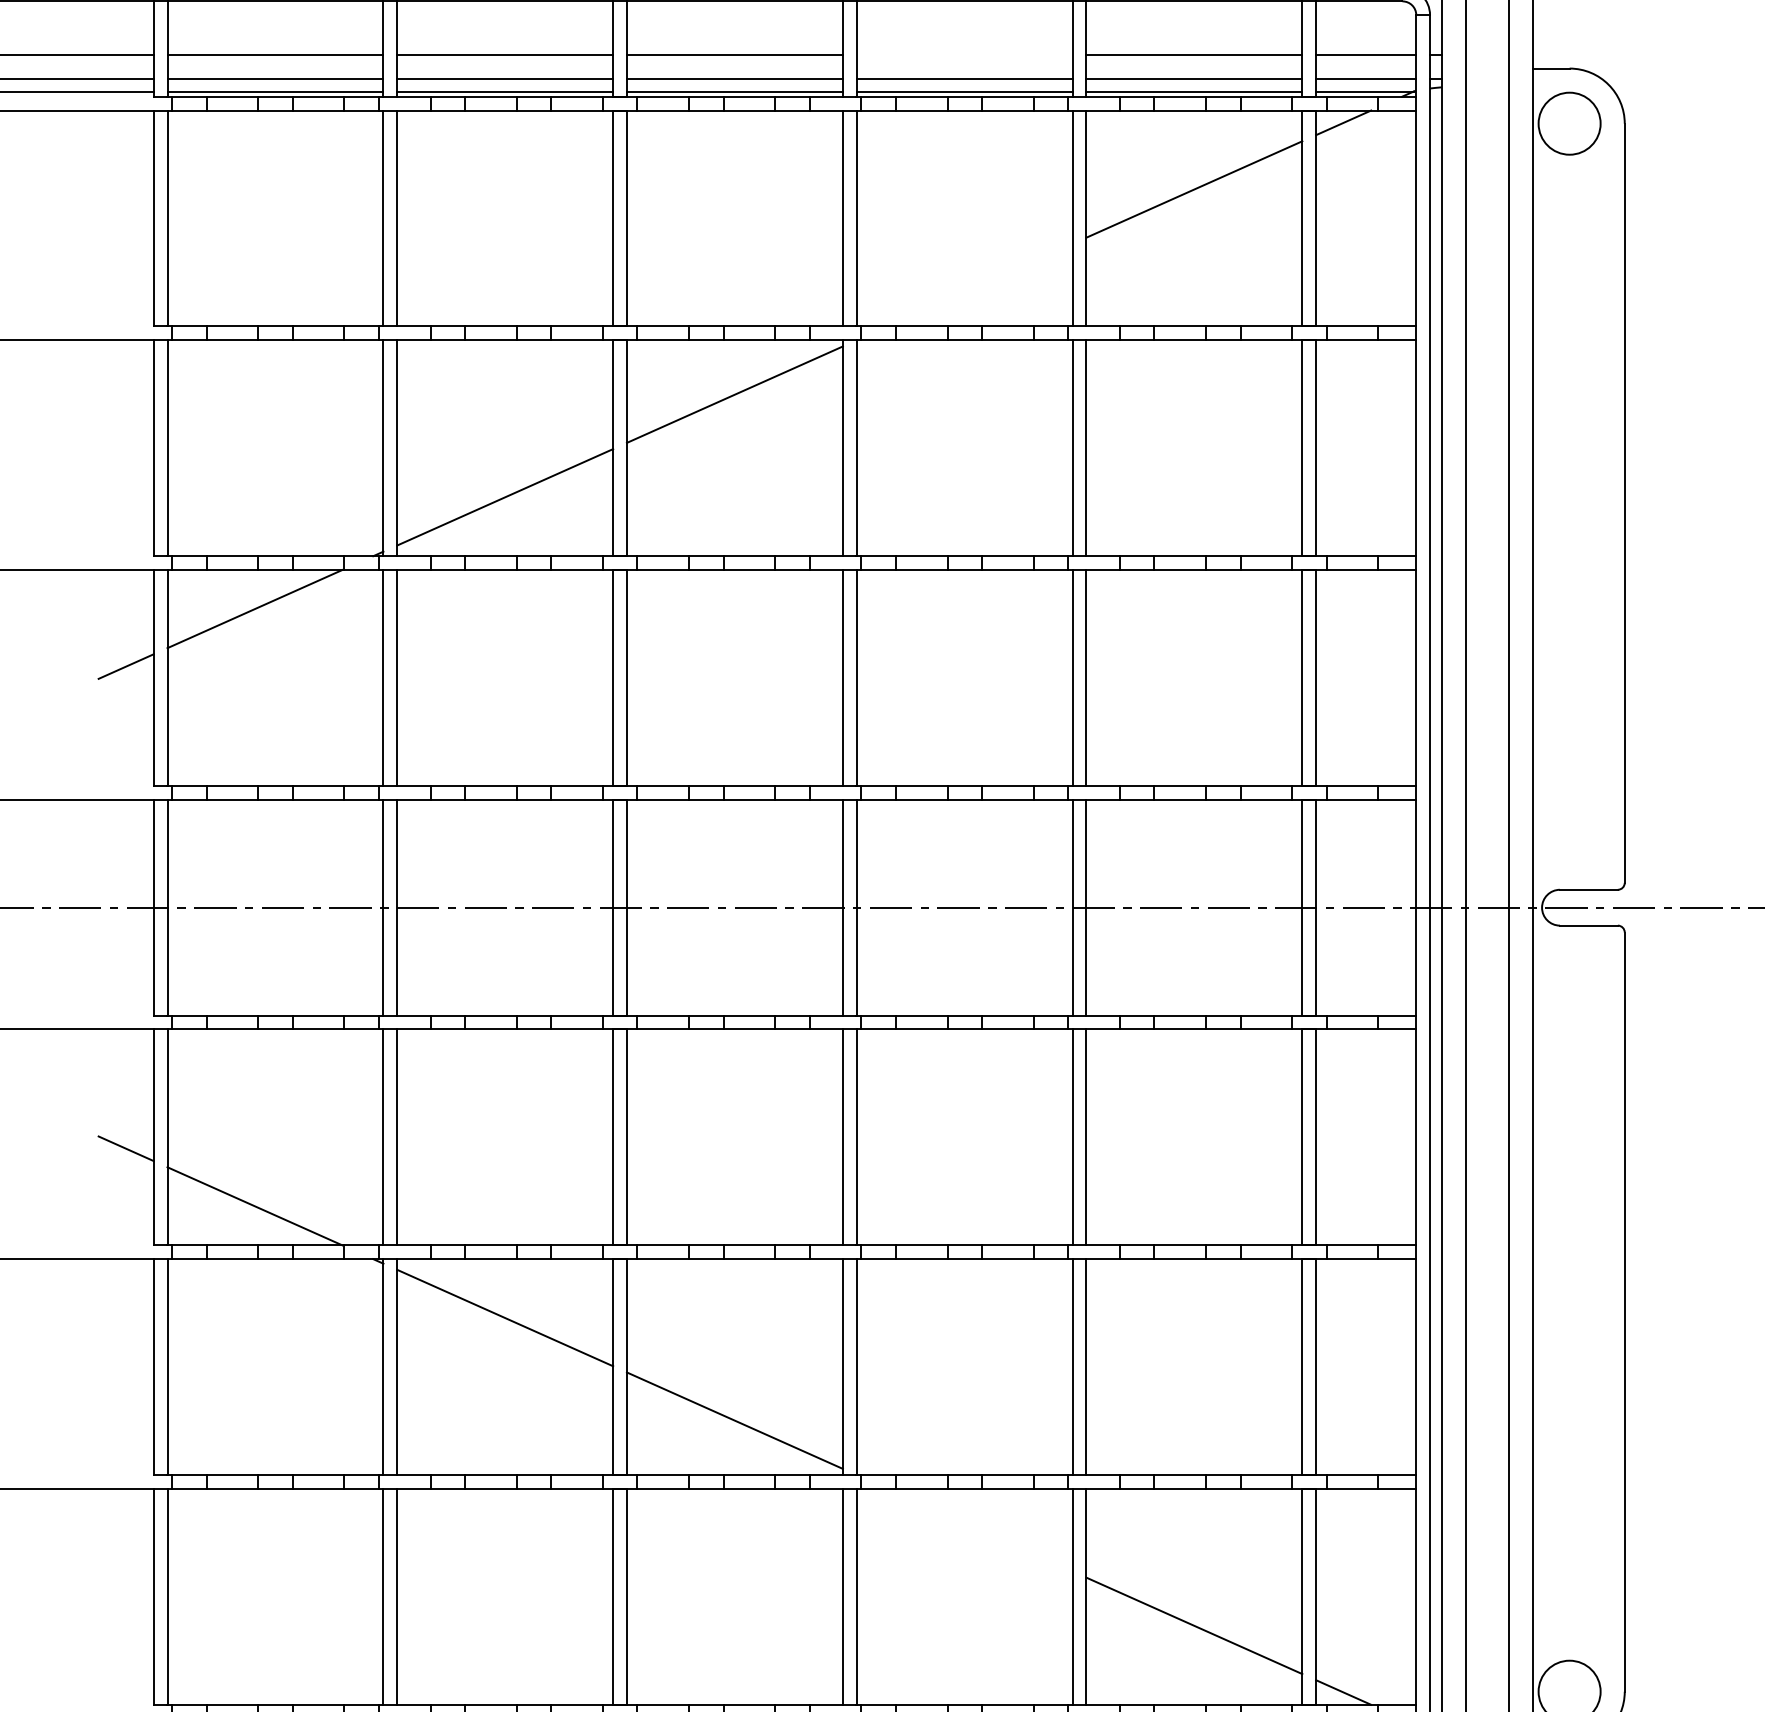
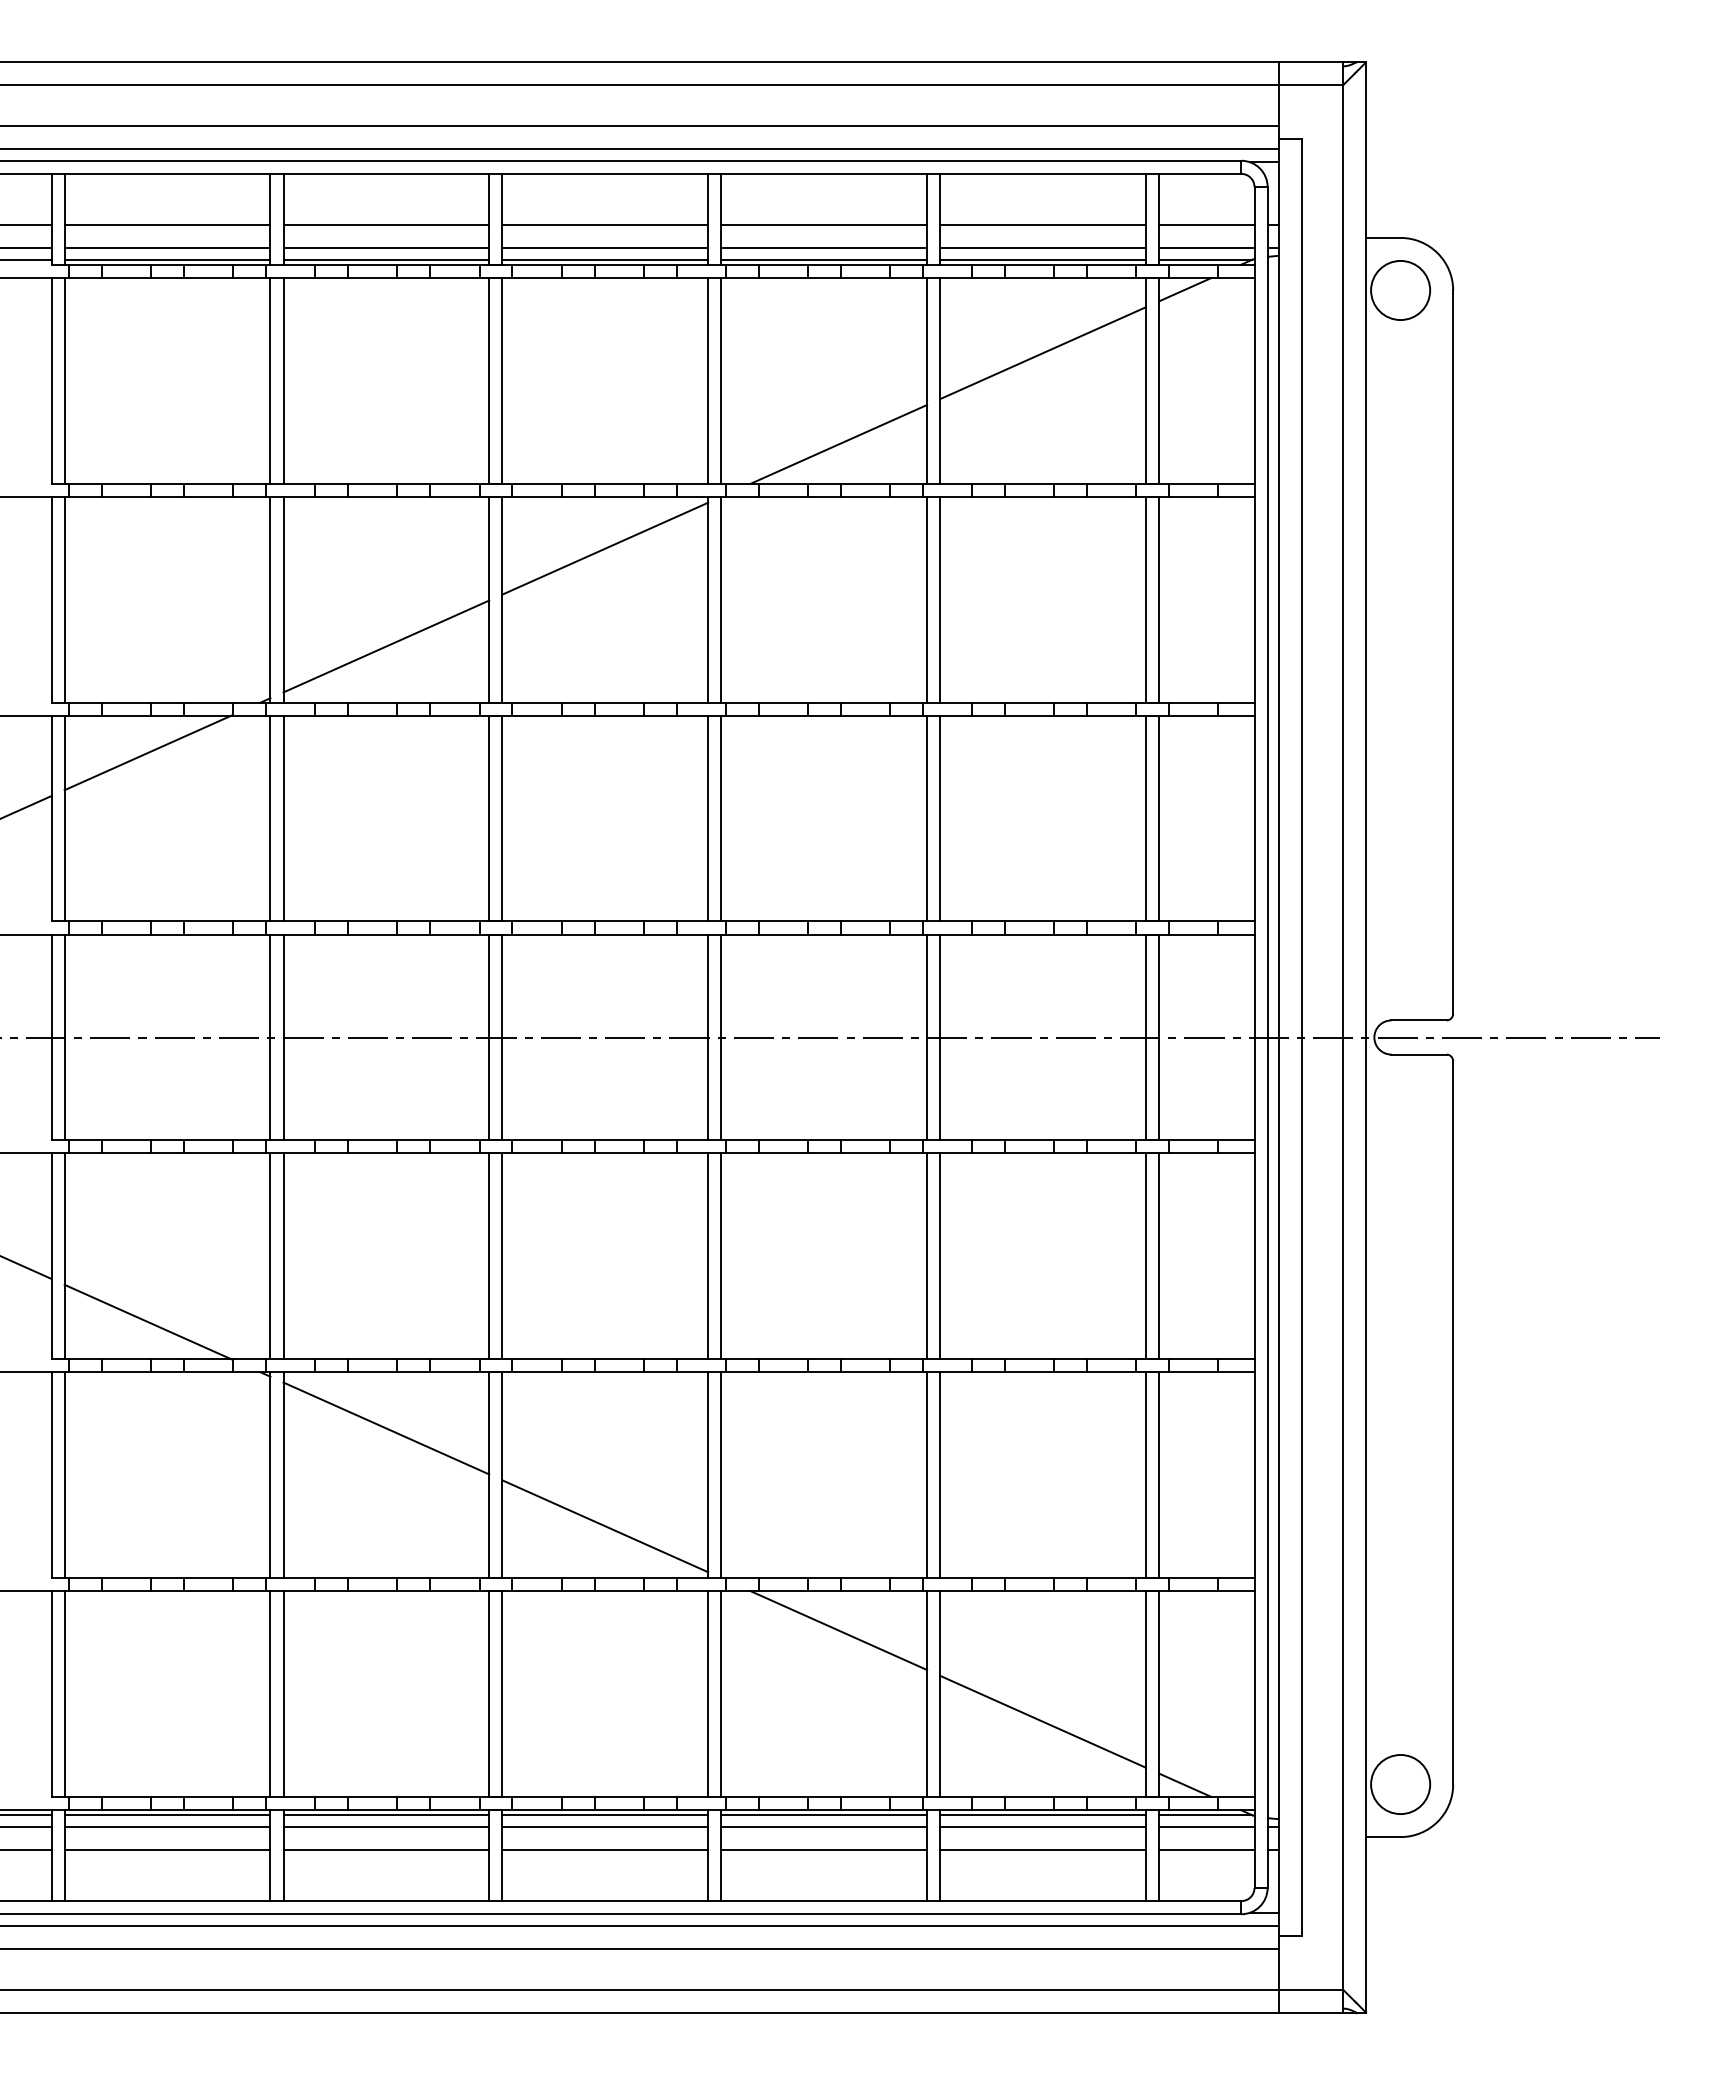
line: (964, 54) -> (824, 224), added
line: (979, 285) -> (838, 444), added
line: (979, 1530) -> (838, 1630), added

